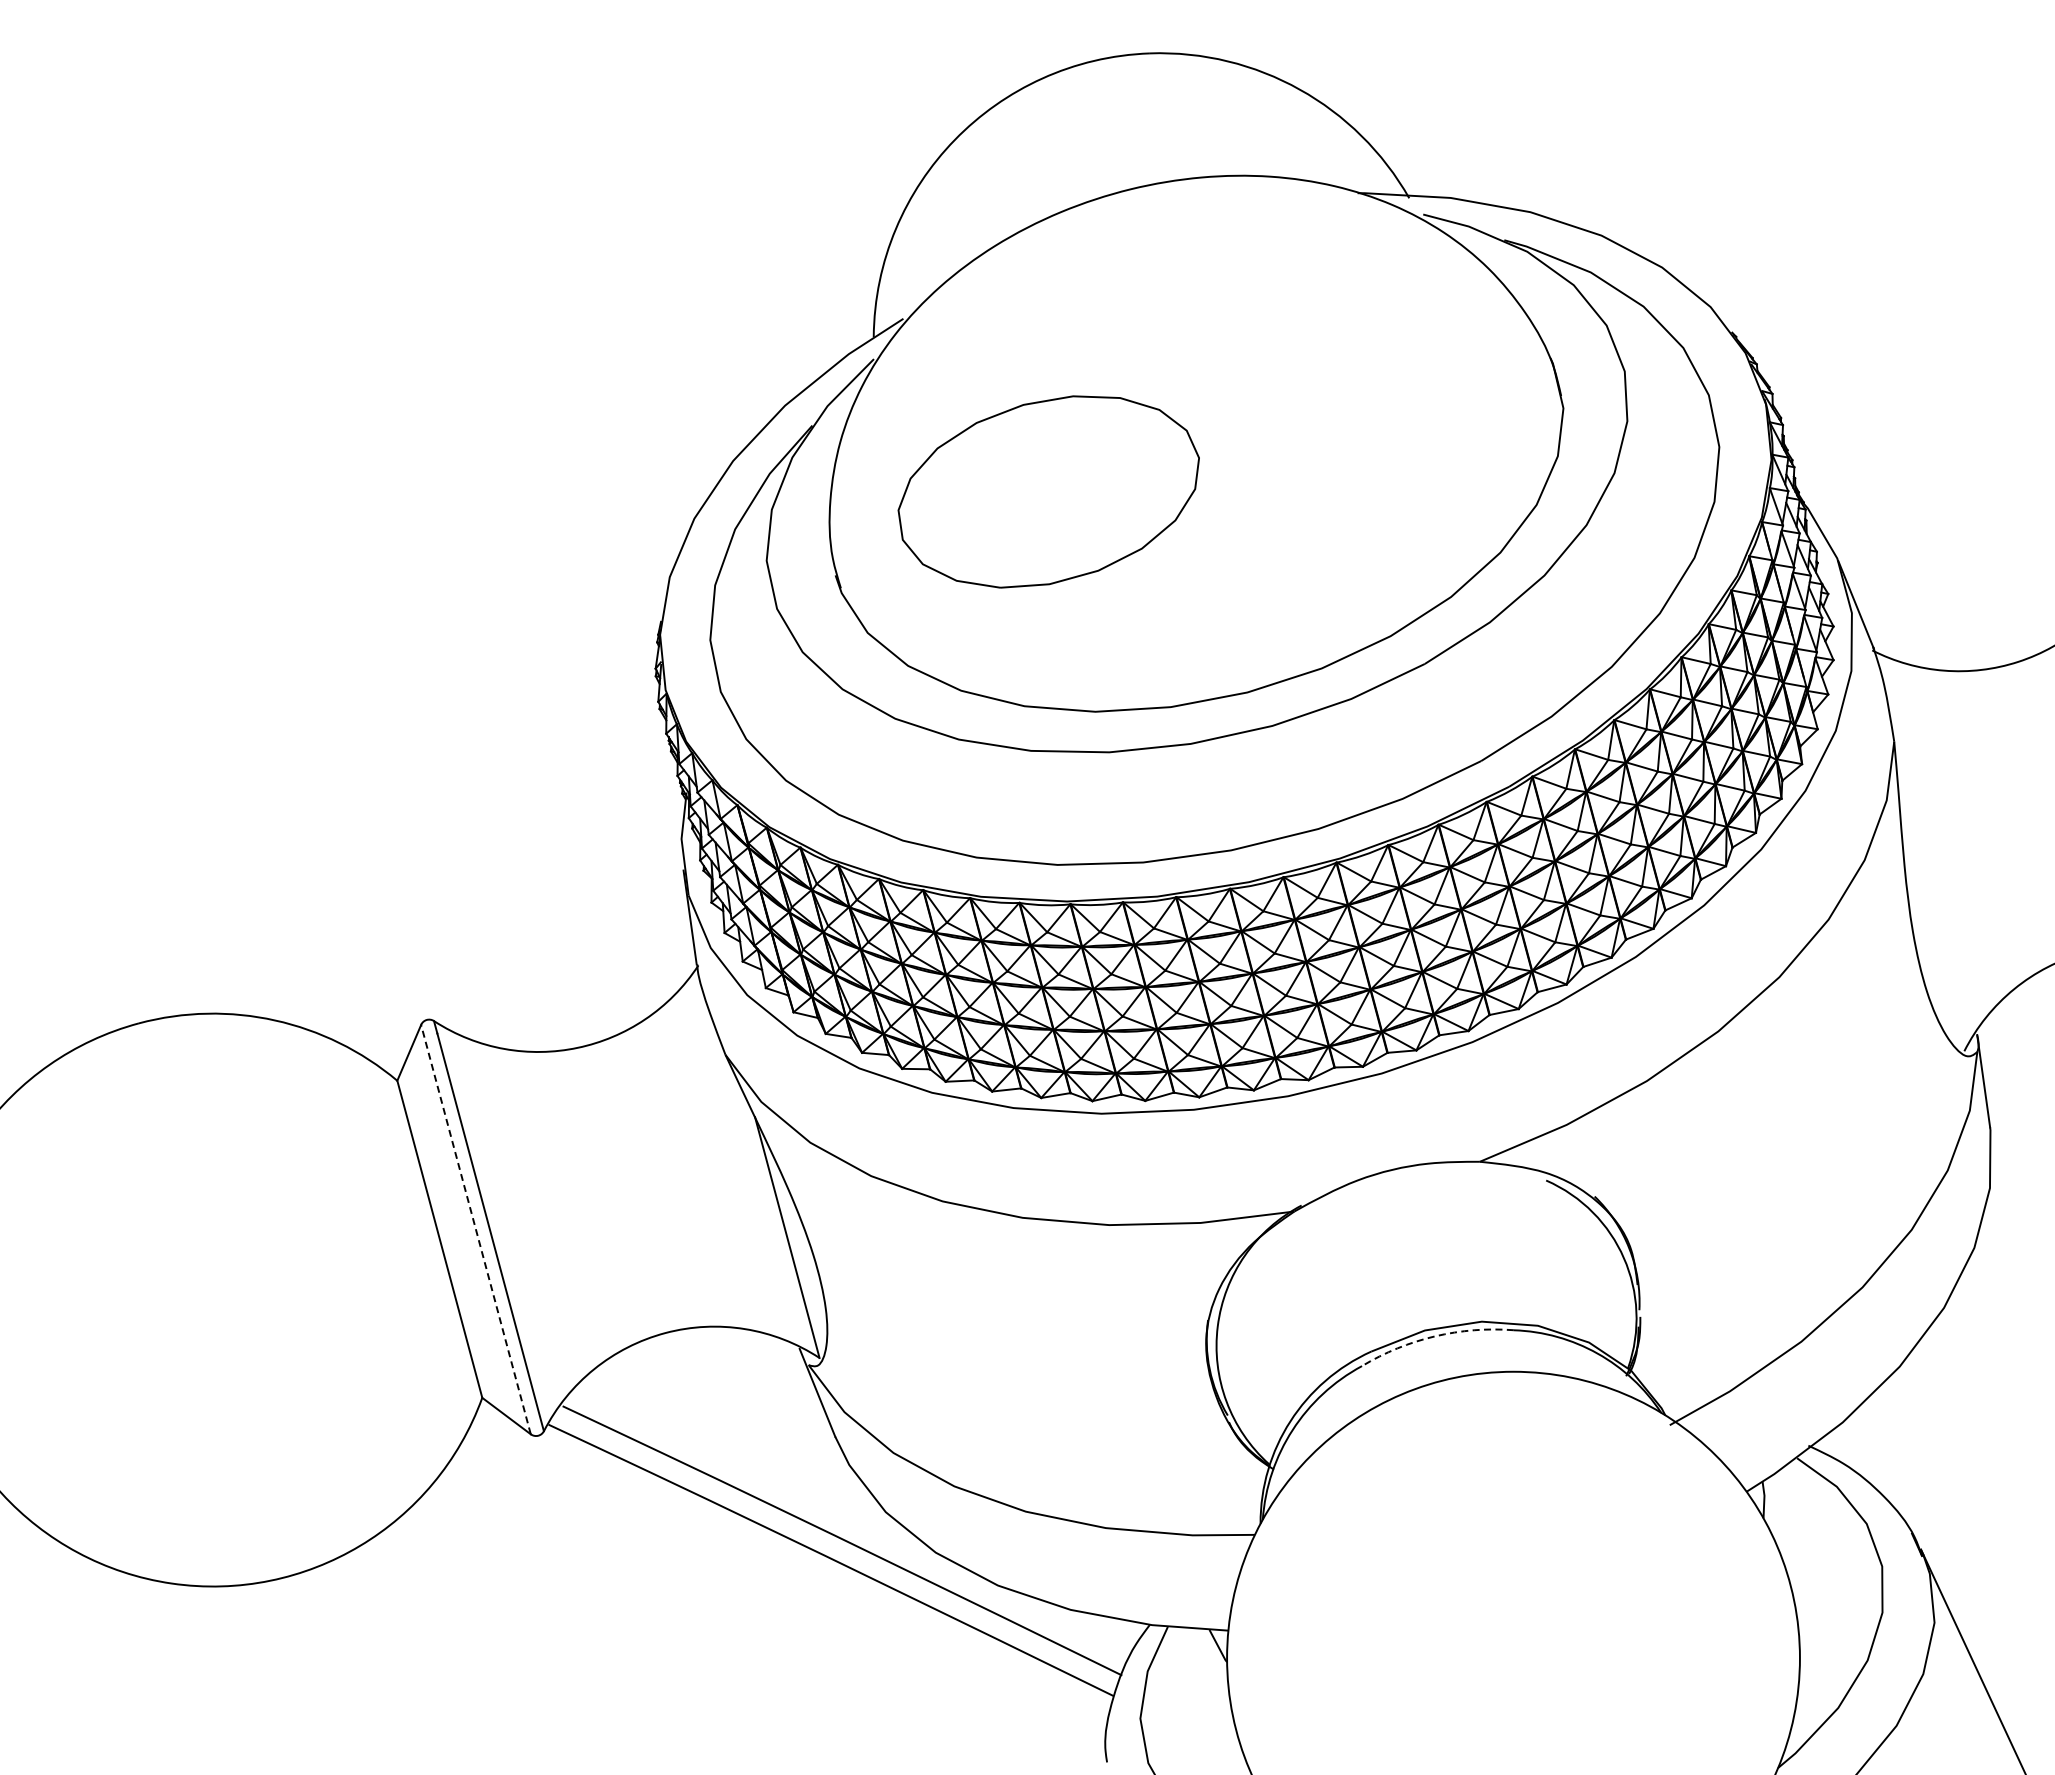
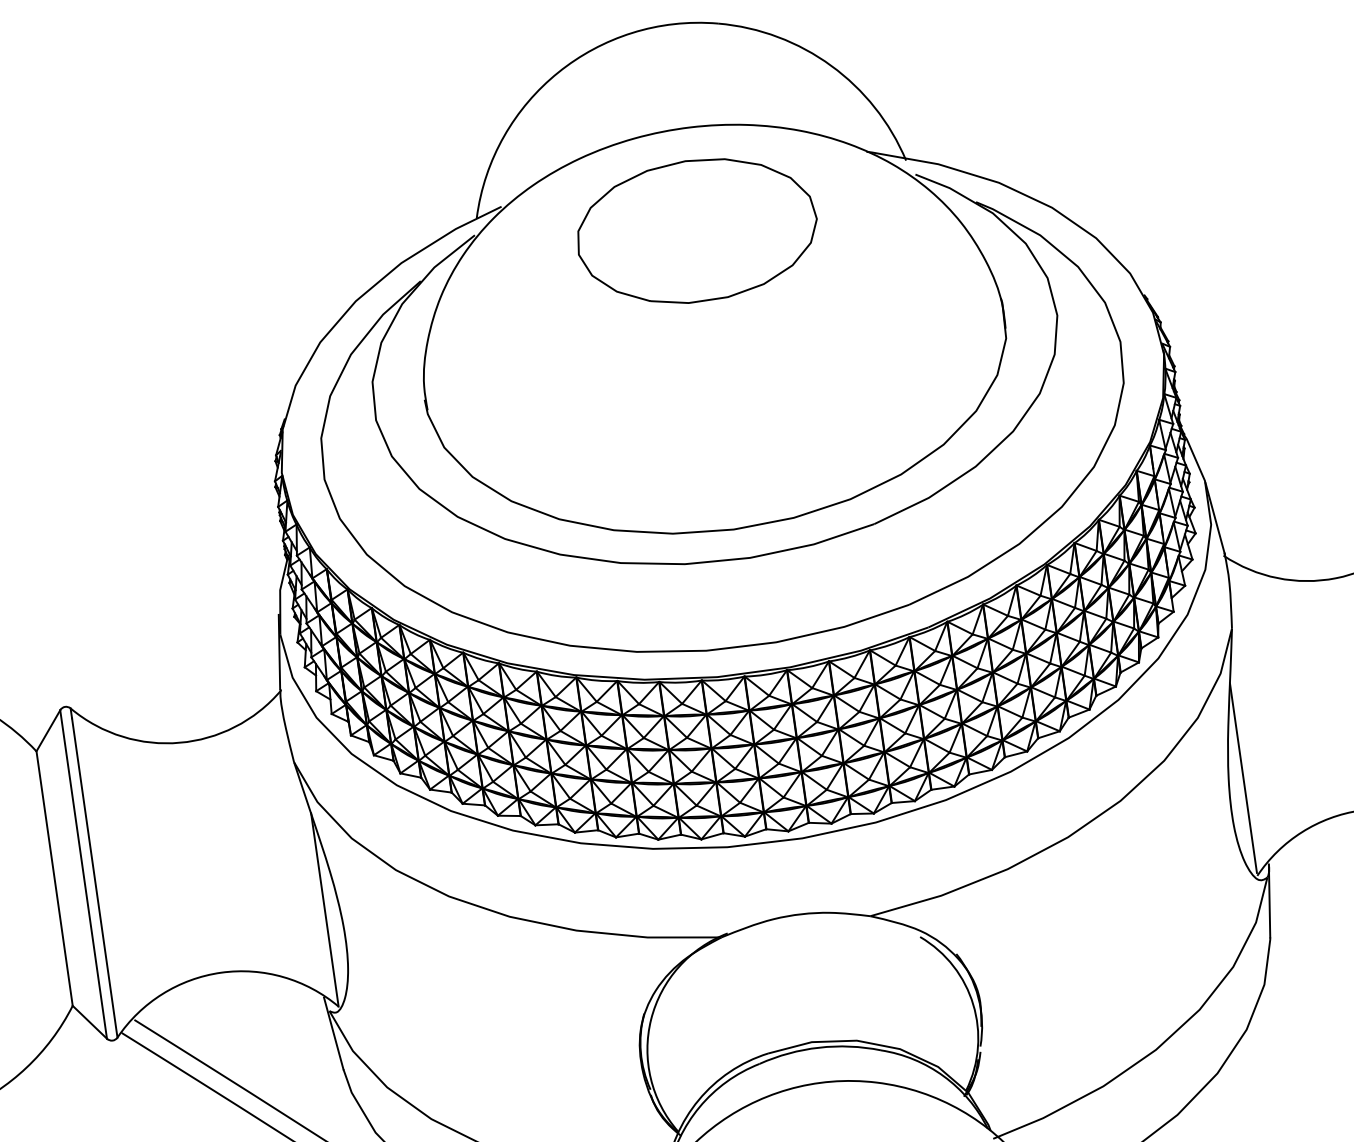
part: (1048, 491) -> (696, 230), moved
line: (1931, 929) -> (1243, 778), added
line: (475, 1229) -> (83, 874), dashed -> solid
arc: (1435, 1336) -> (819, 1047), dashed -> solid

